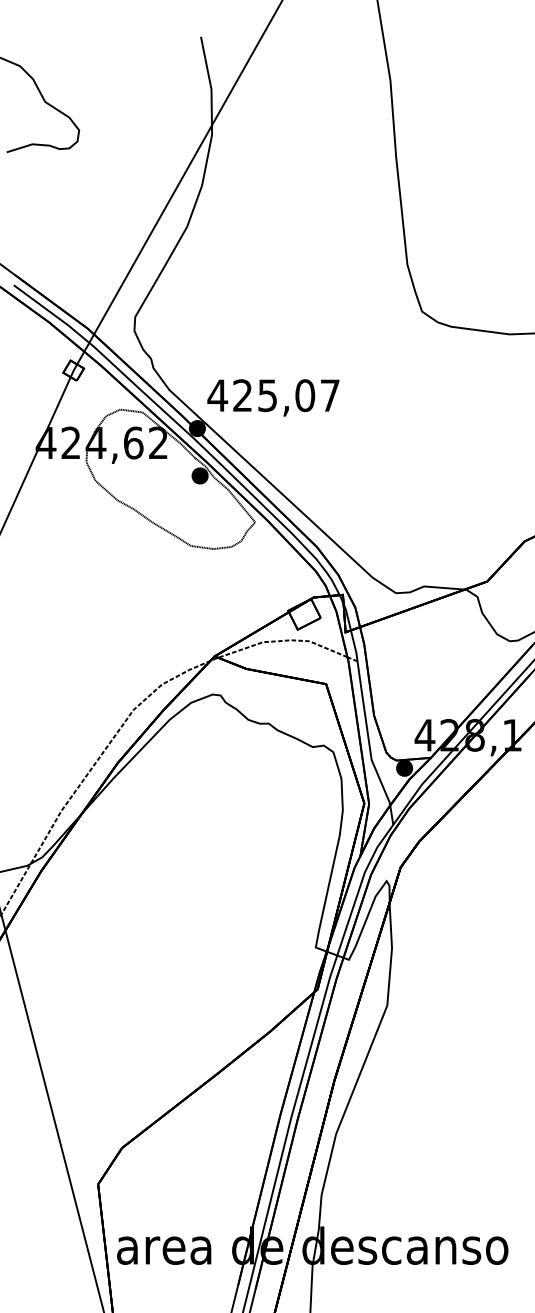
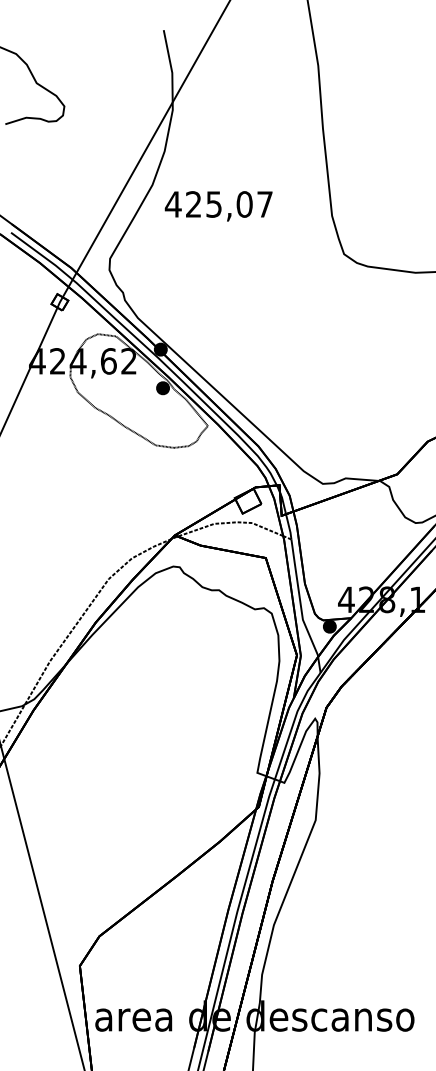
text: (273, 397) -> (218, 205), moved

